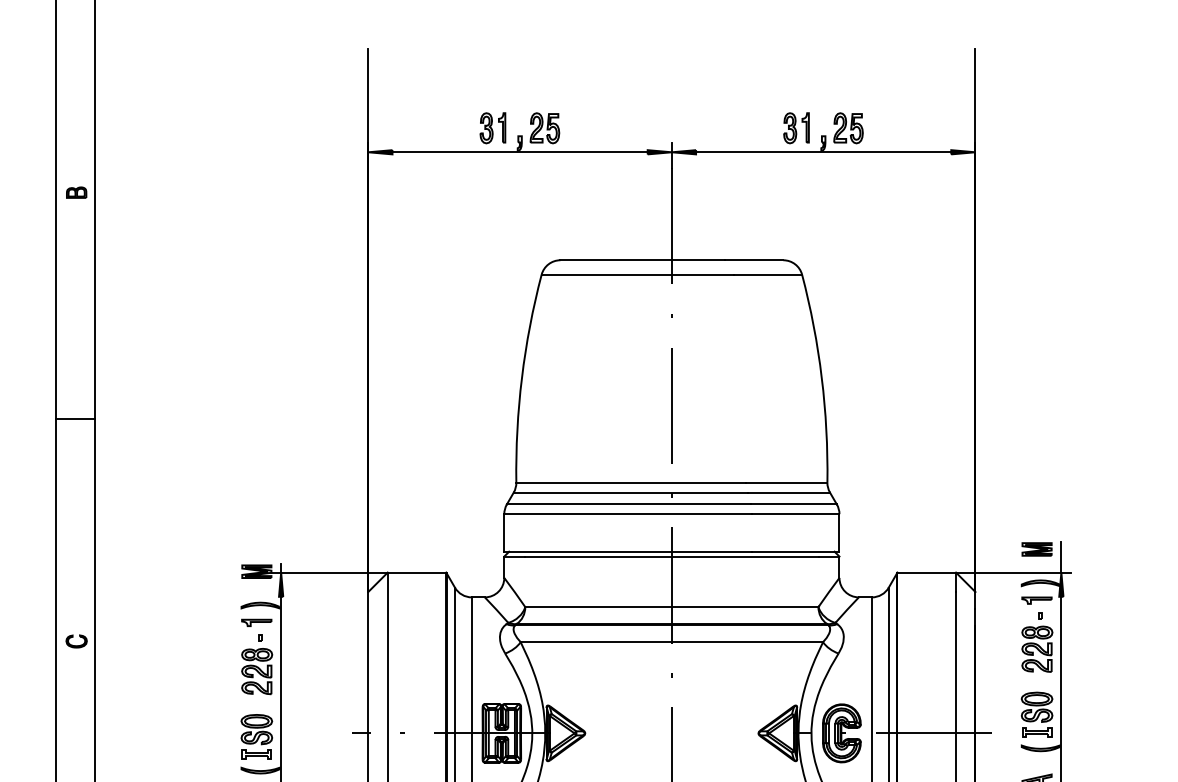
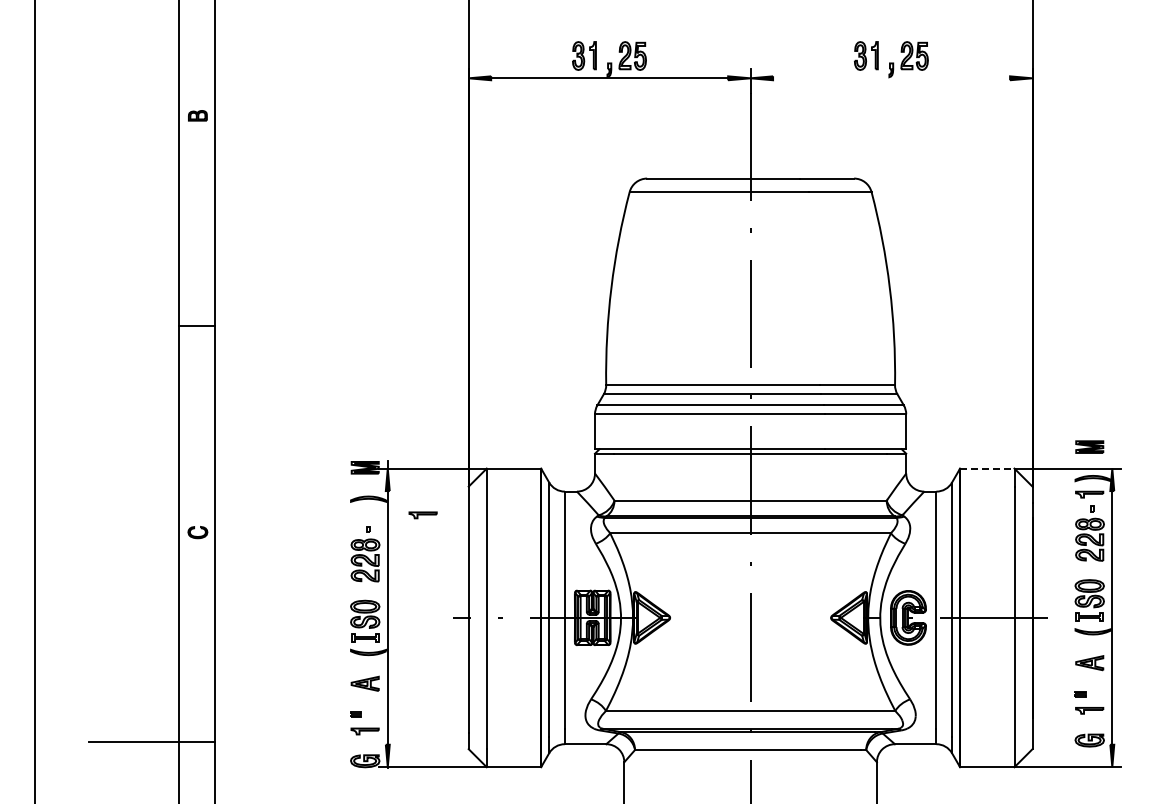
line: (823, 152) -> (891, 78), removed
line: (1061, 557) -> (1112, 454), removed
line: (926, 572) -> (987, 468), solid -> dashed
part: (256, 623) -> (422, 515), moved

